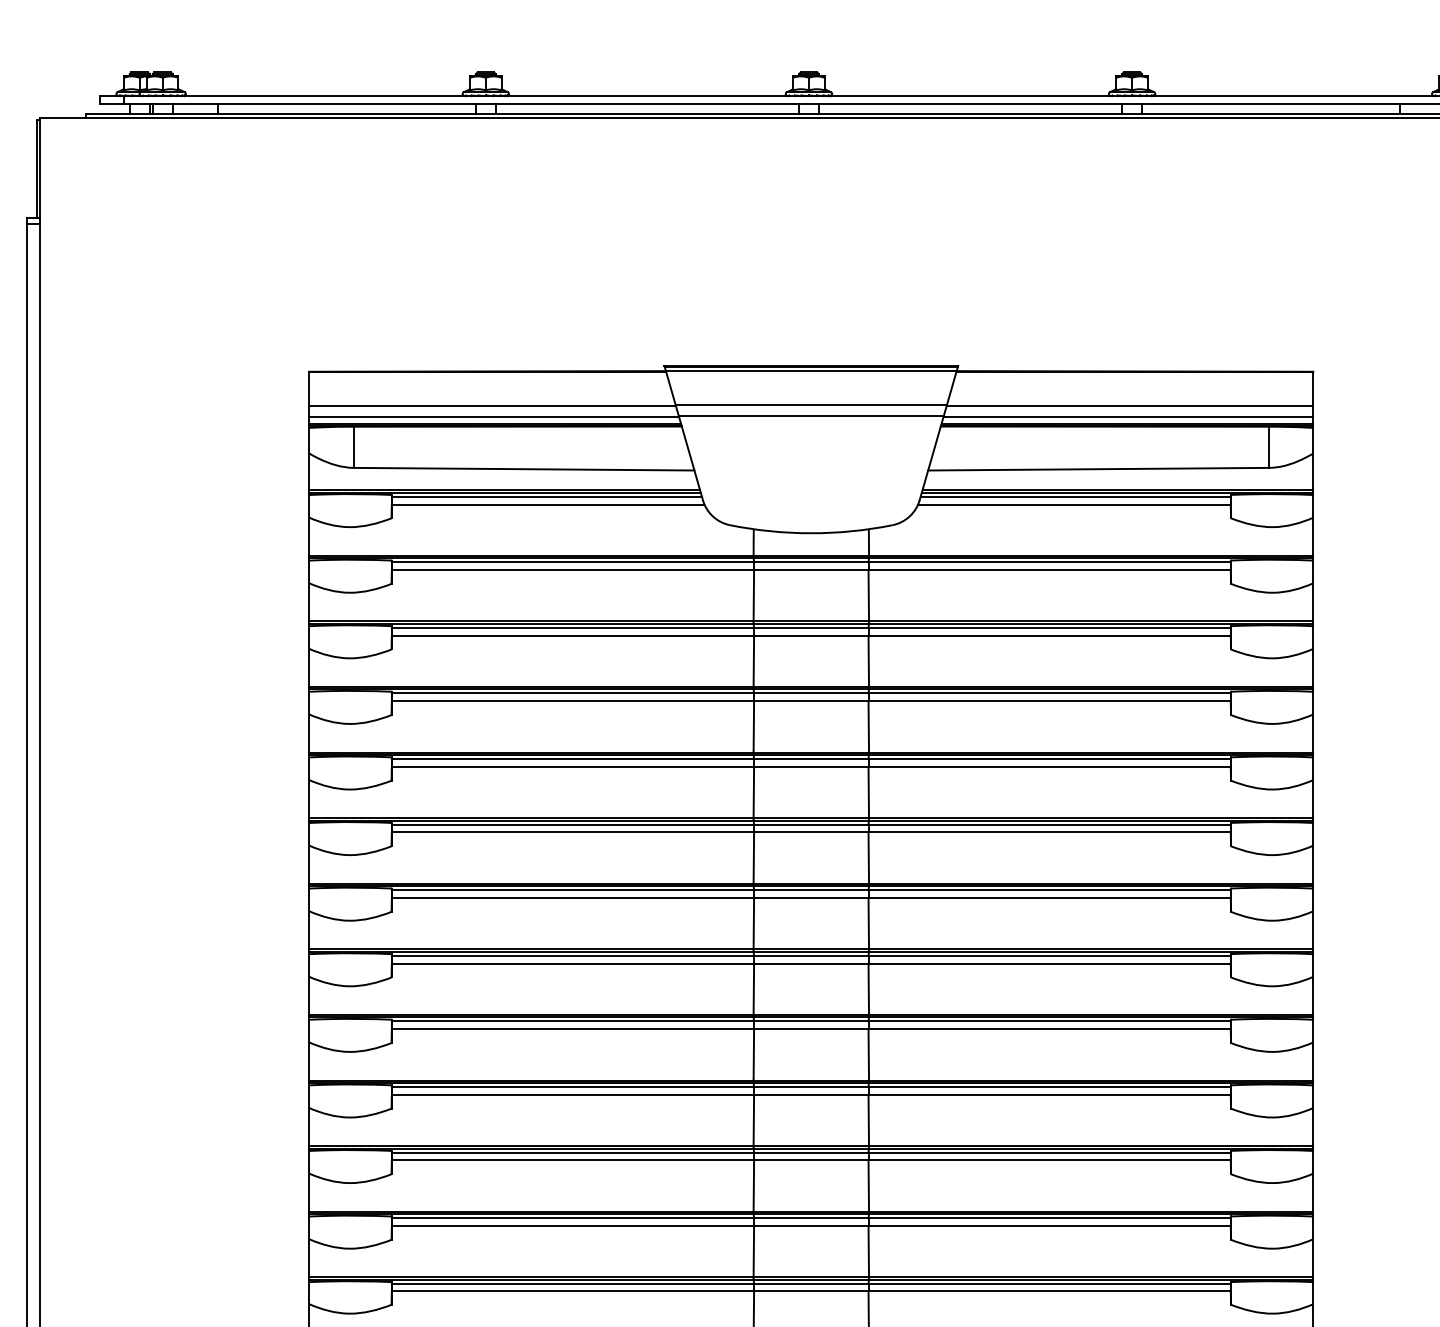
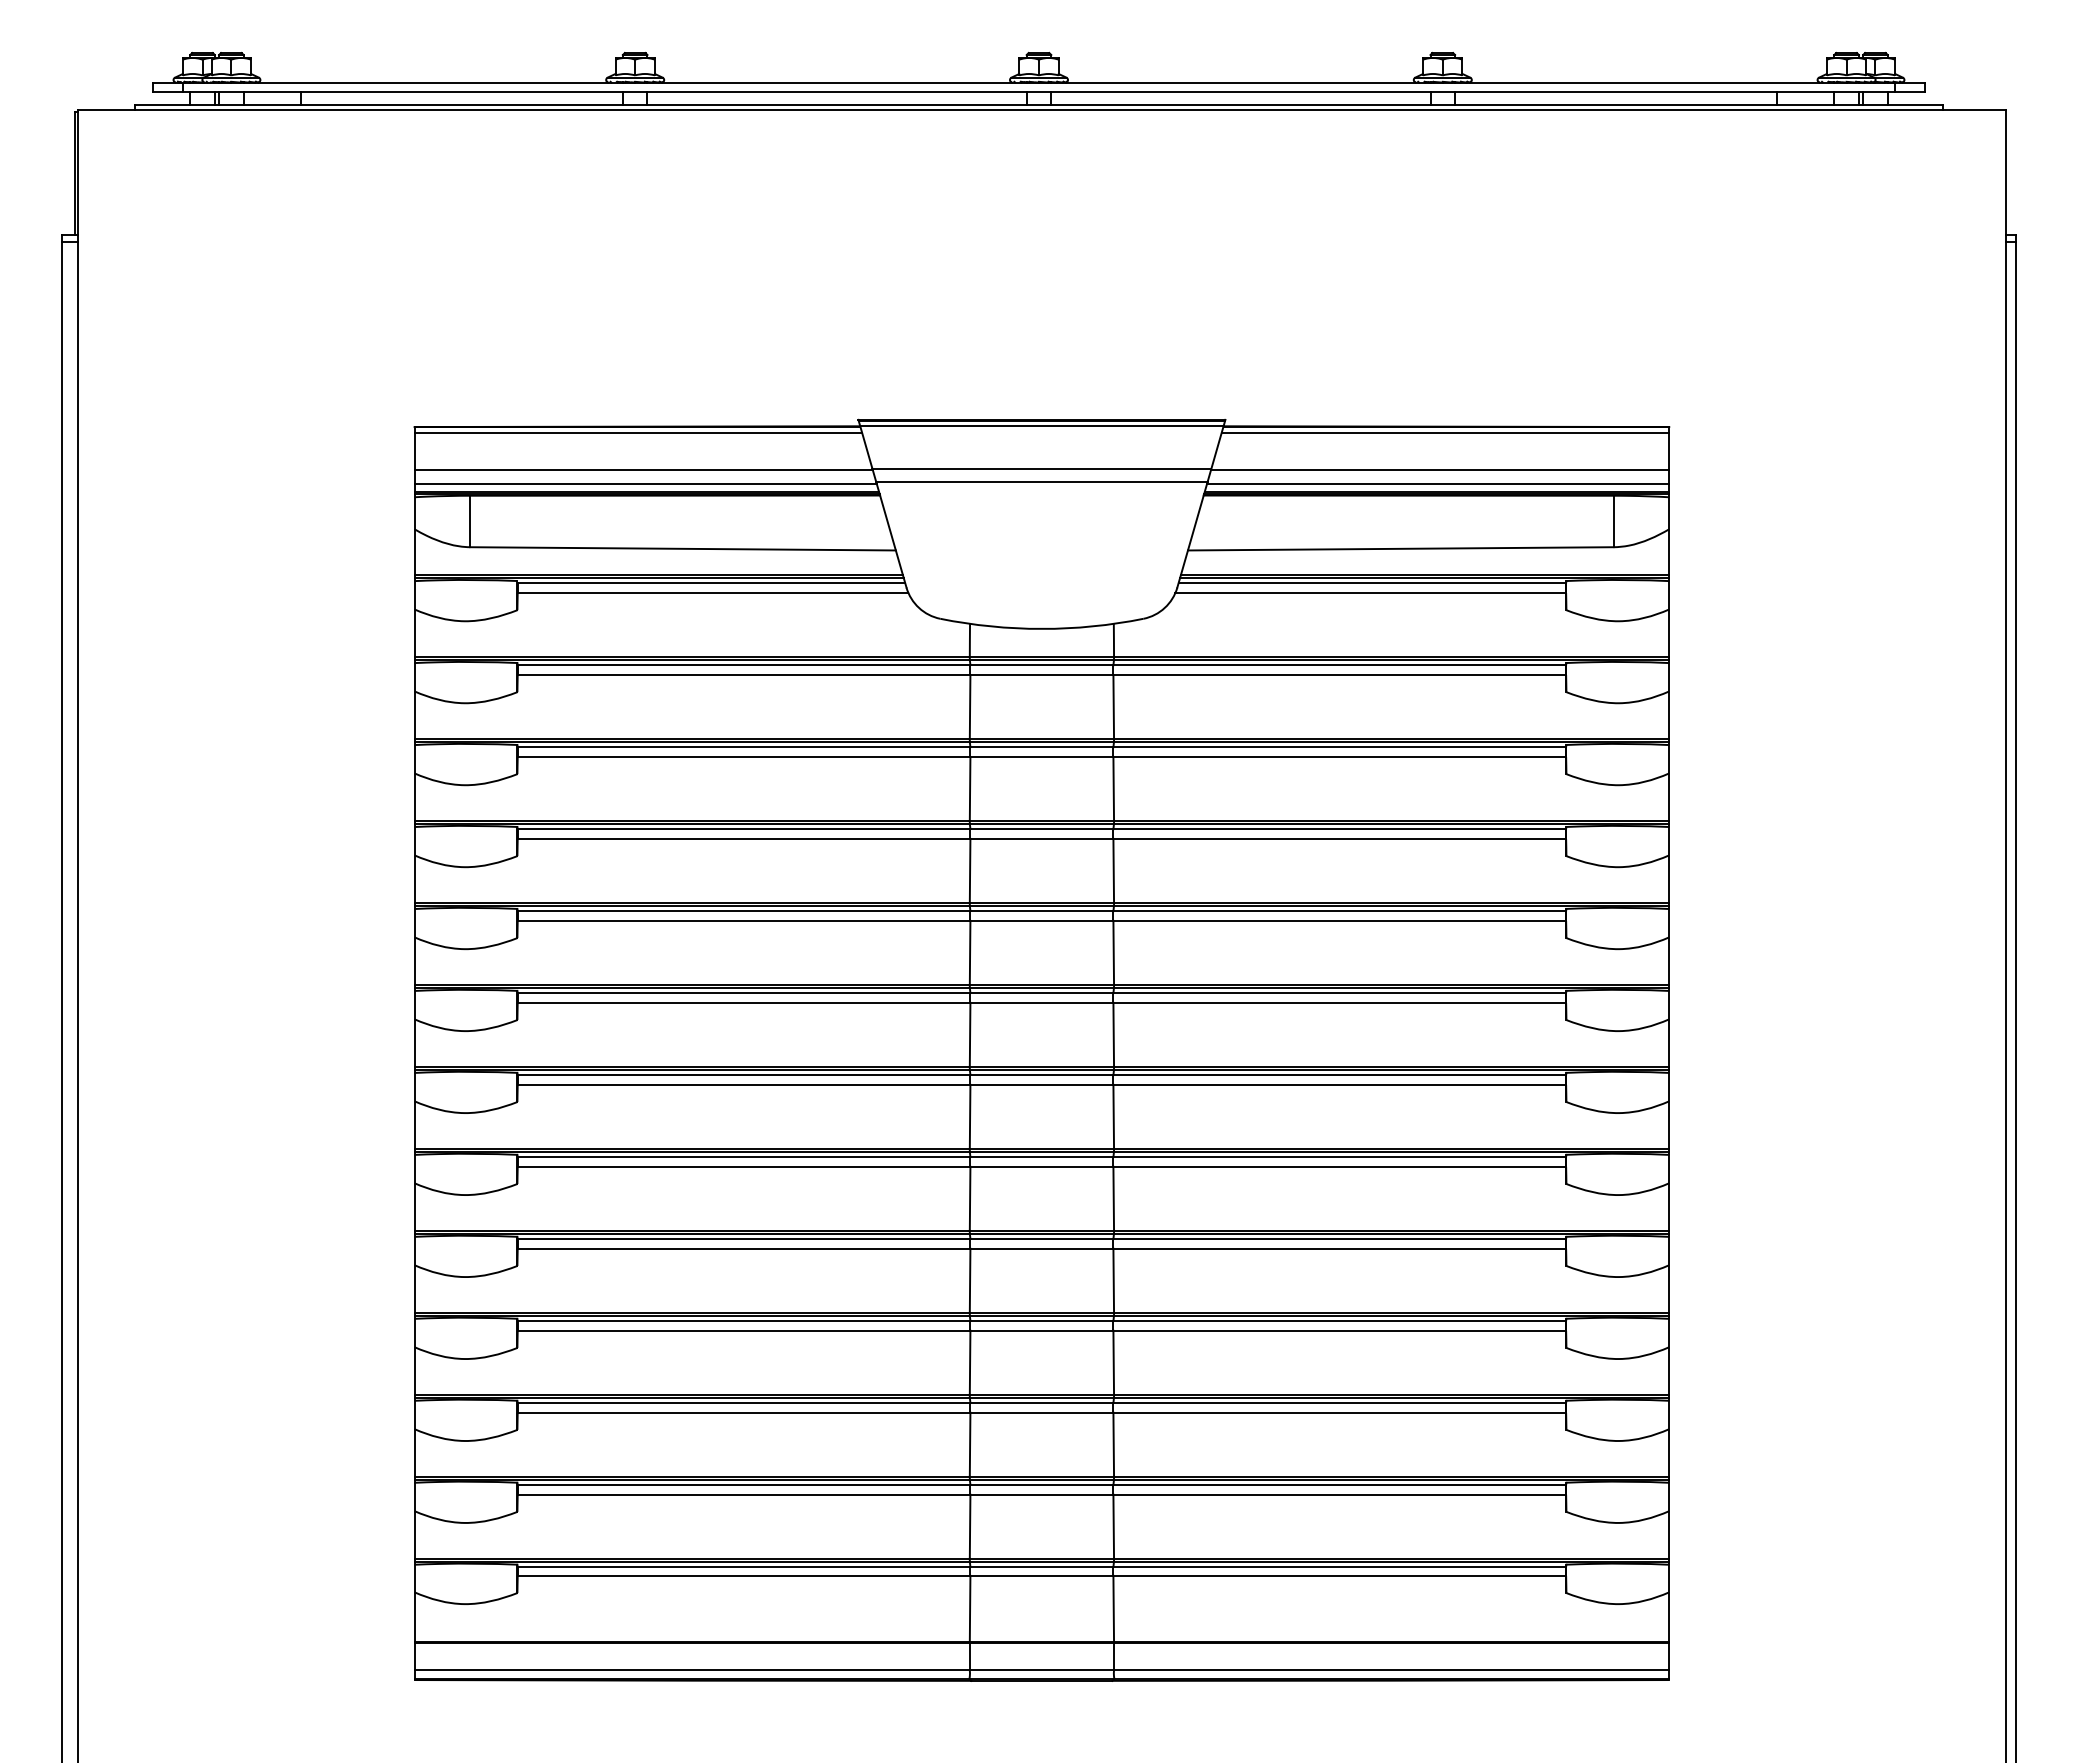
line: (488, 376) -> (638, 433), added
line: (1134, 376) -> (1445, 433), added

